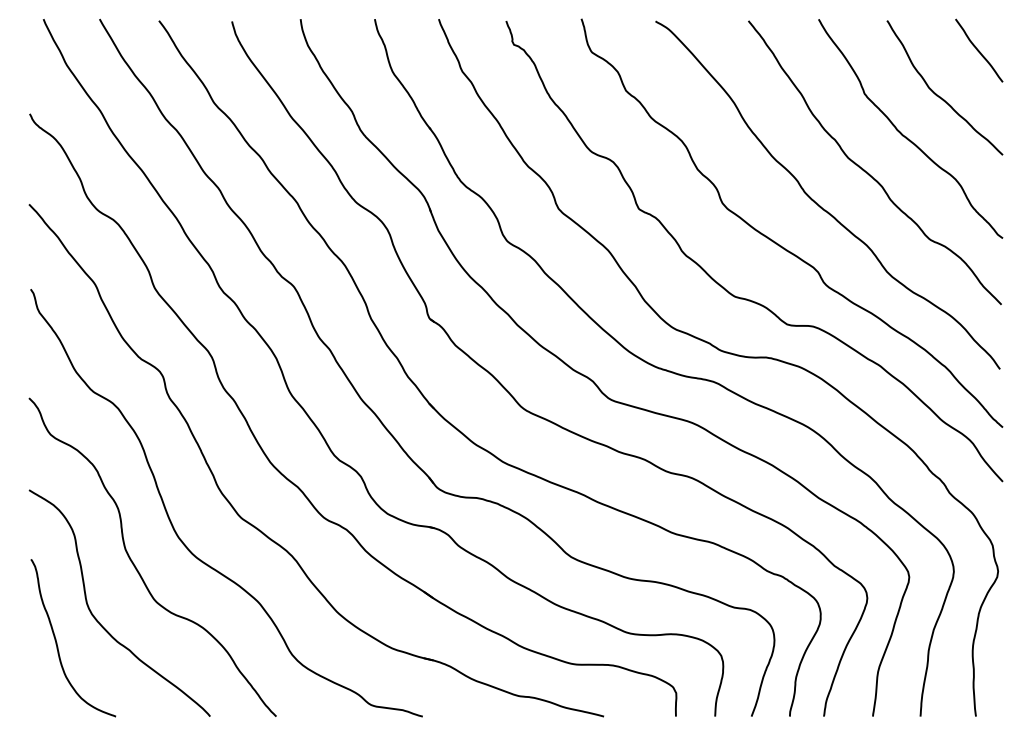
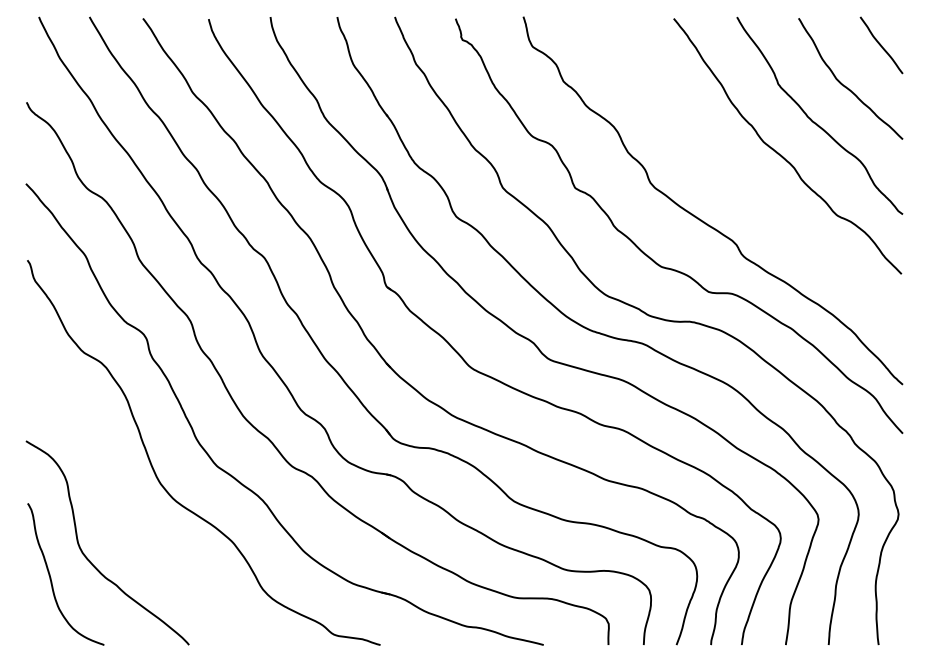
curve: (819, 204) -> (737, 183), removed
curve: (136, 566) -> (122, 509), removed

